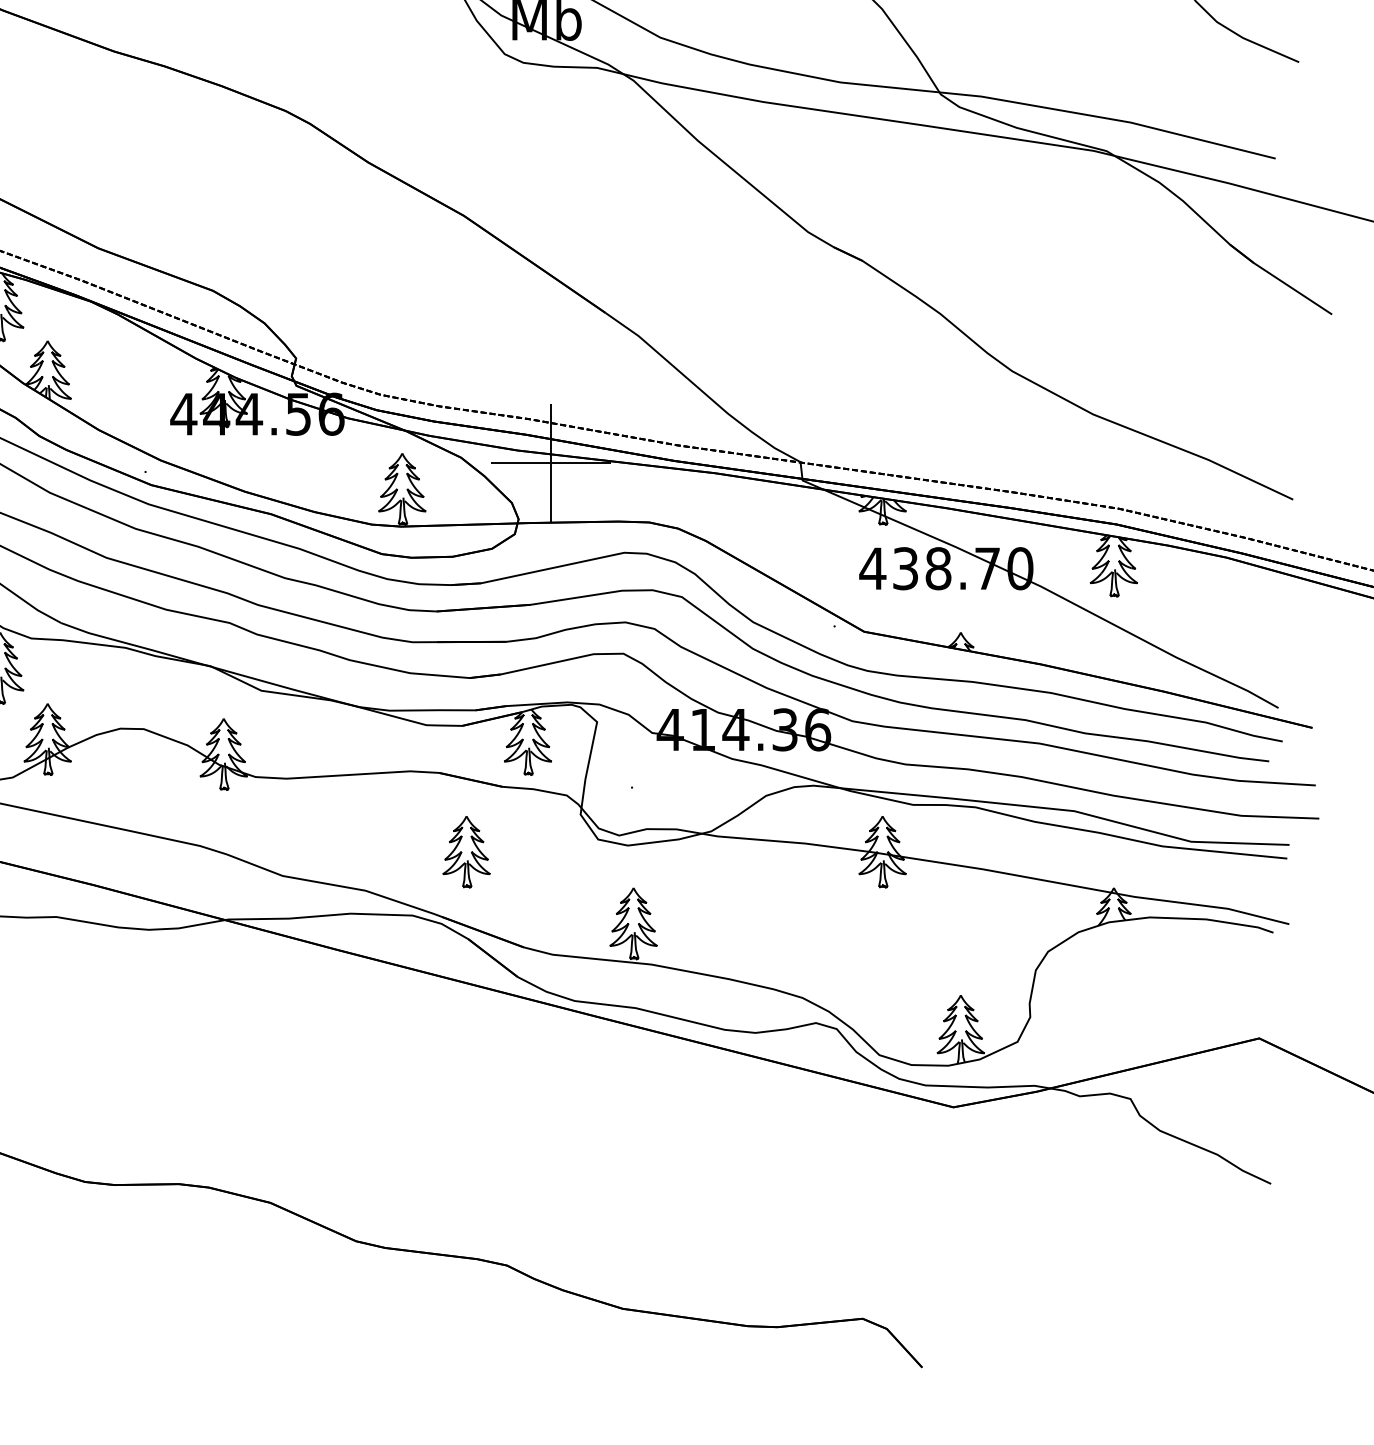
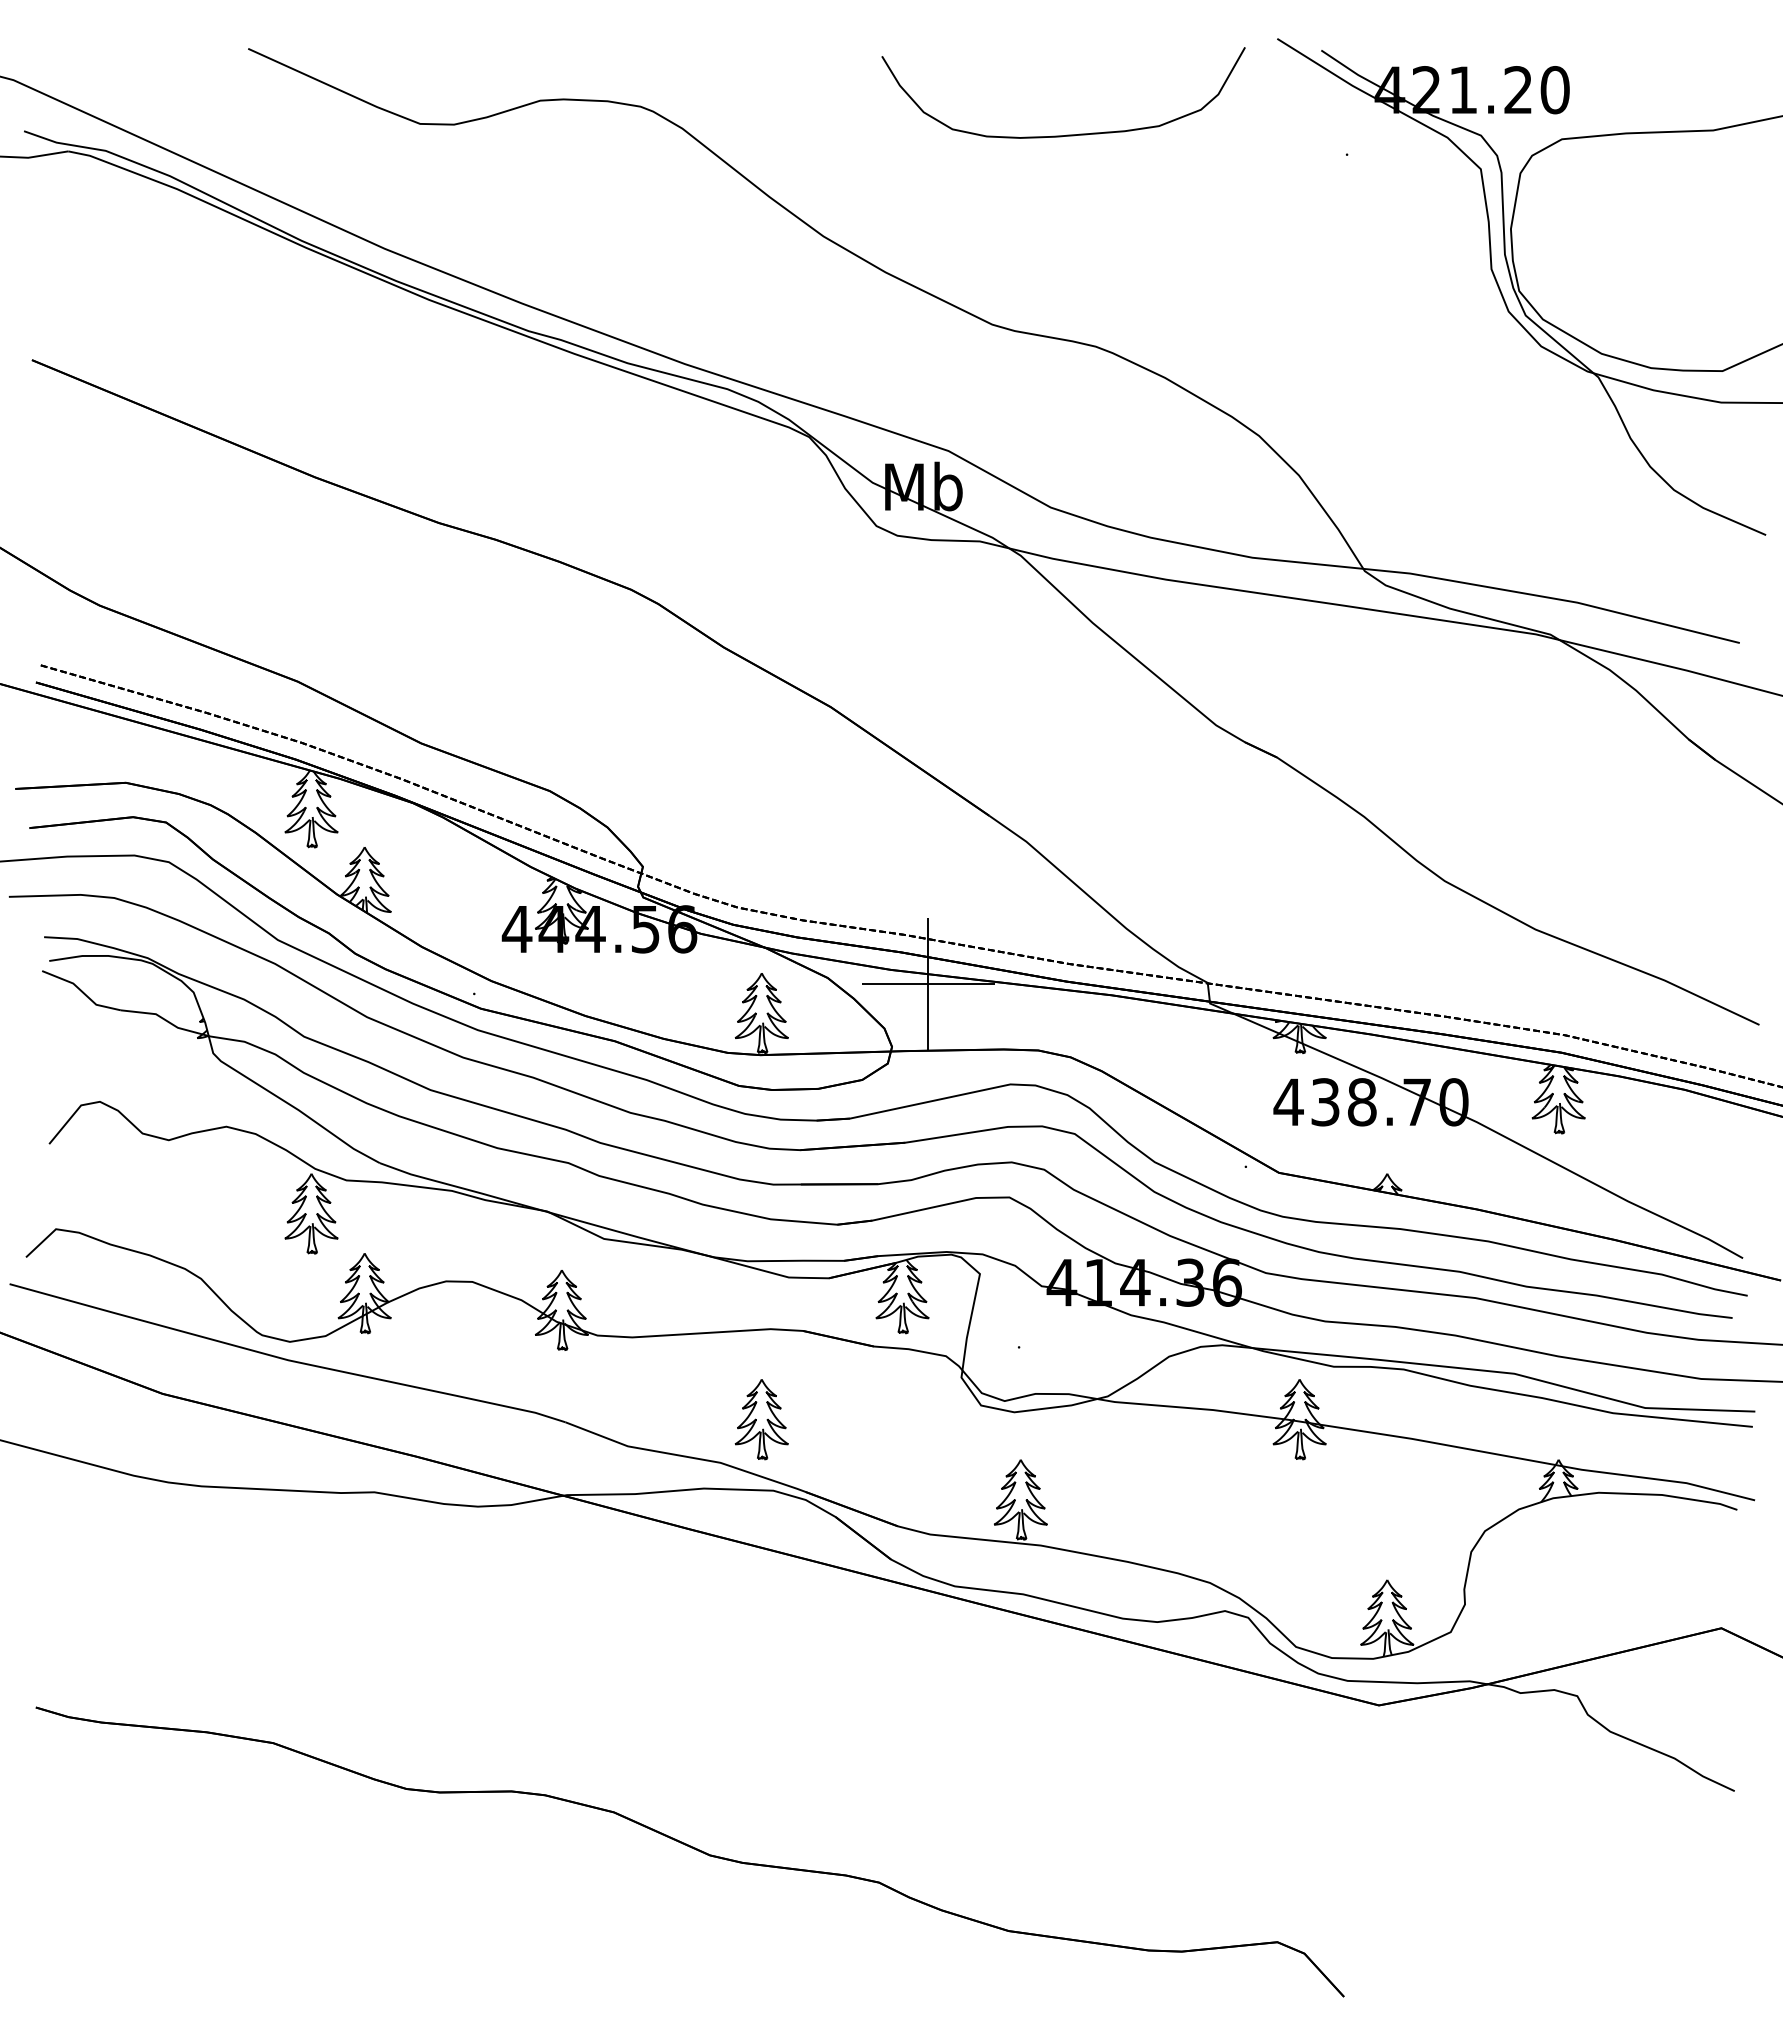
part: (466, 852) -> (761, 1419), moved

